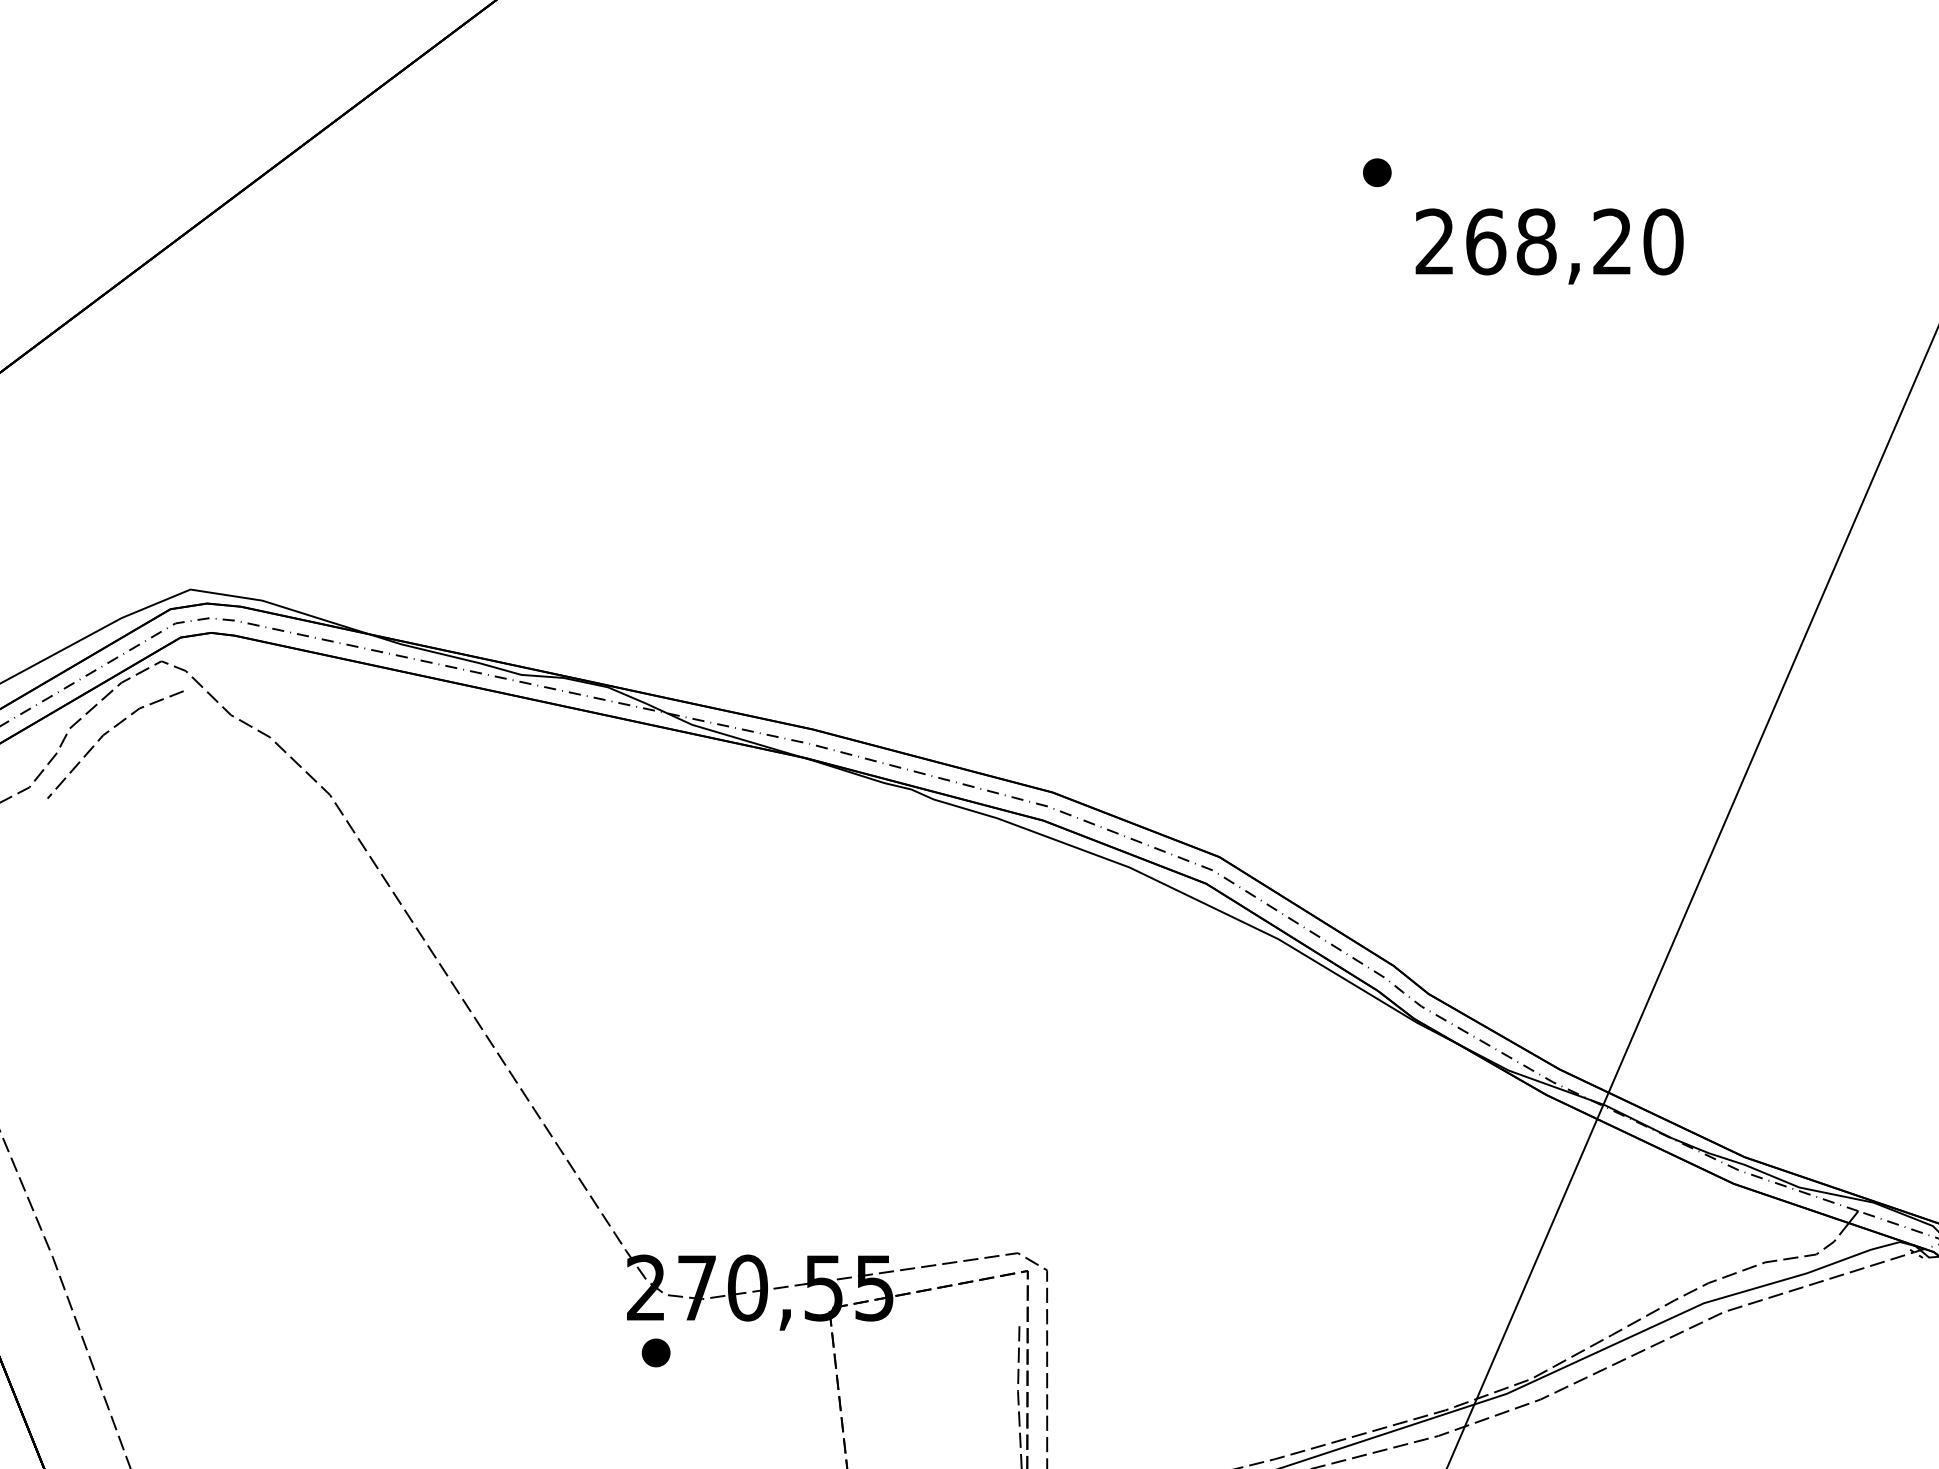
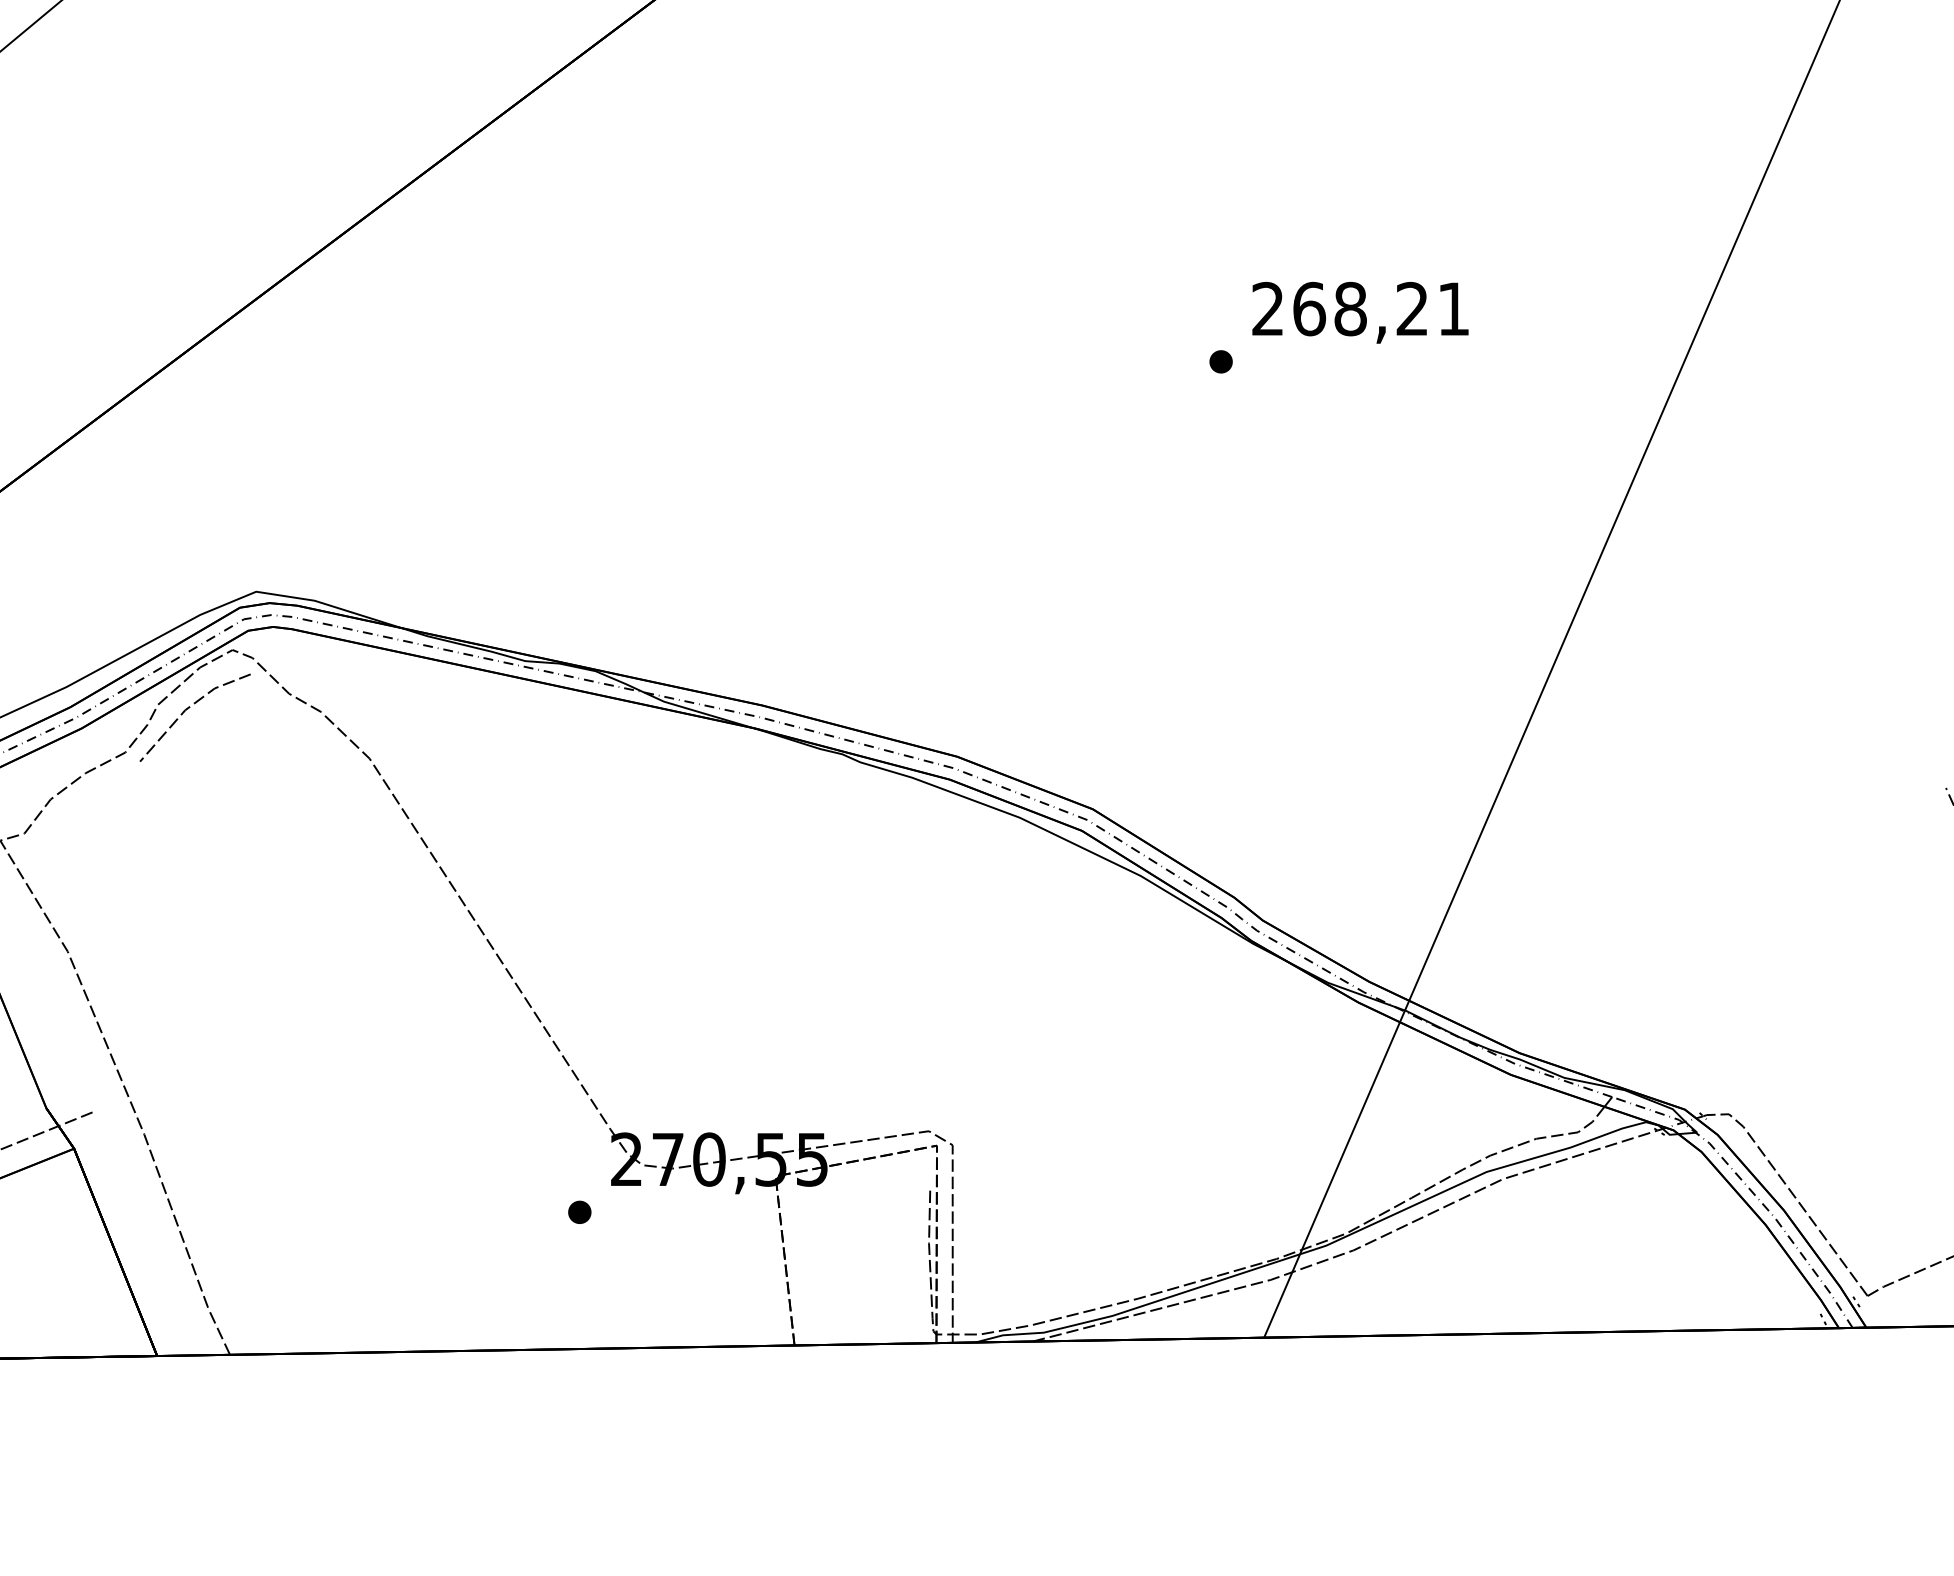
part: (1376, 172) -> (1220, 361), moved
text: (1663, 241) -> (1453, 308), 268,20 -> 268,21
part: (655, 1351) -> (579, 1211), moved

